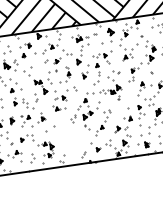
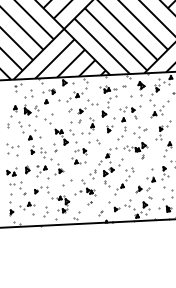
part: (68, 136) -> (85, 192), added

